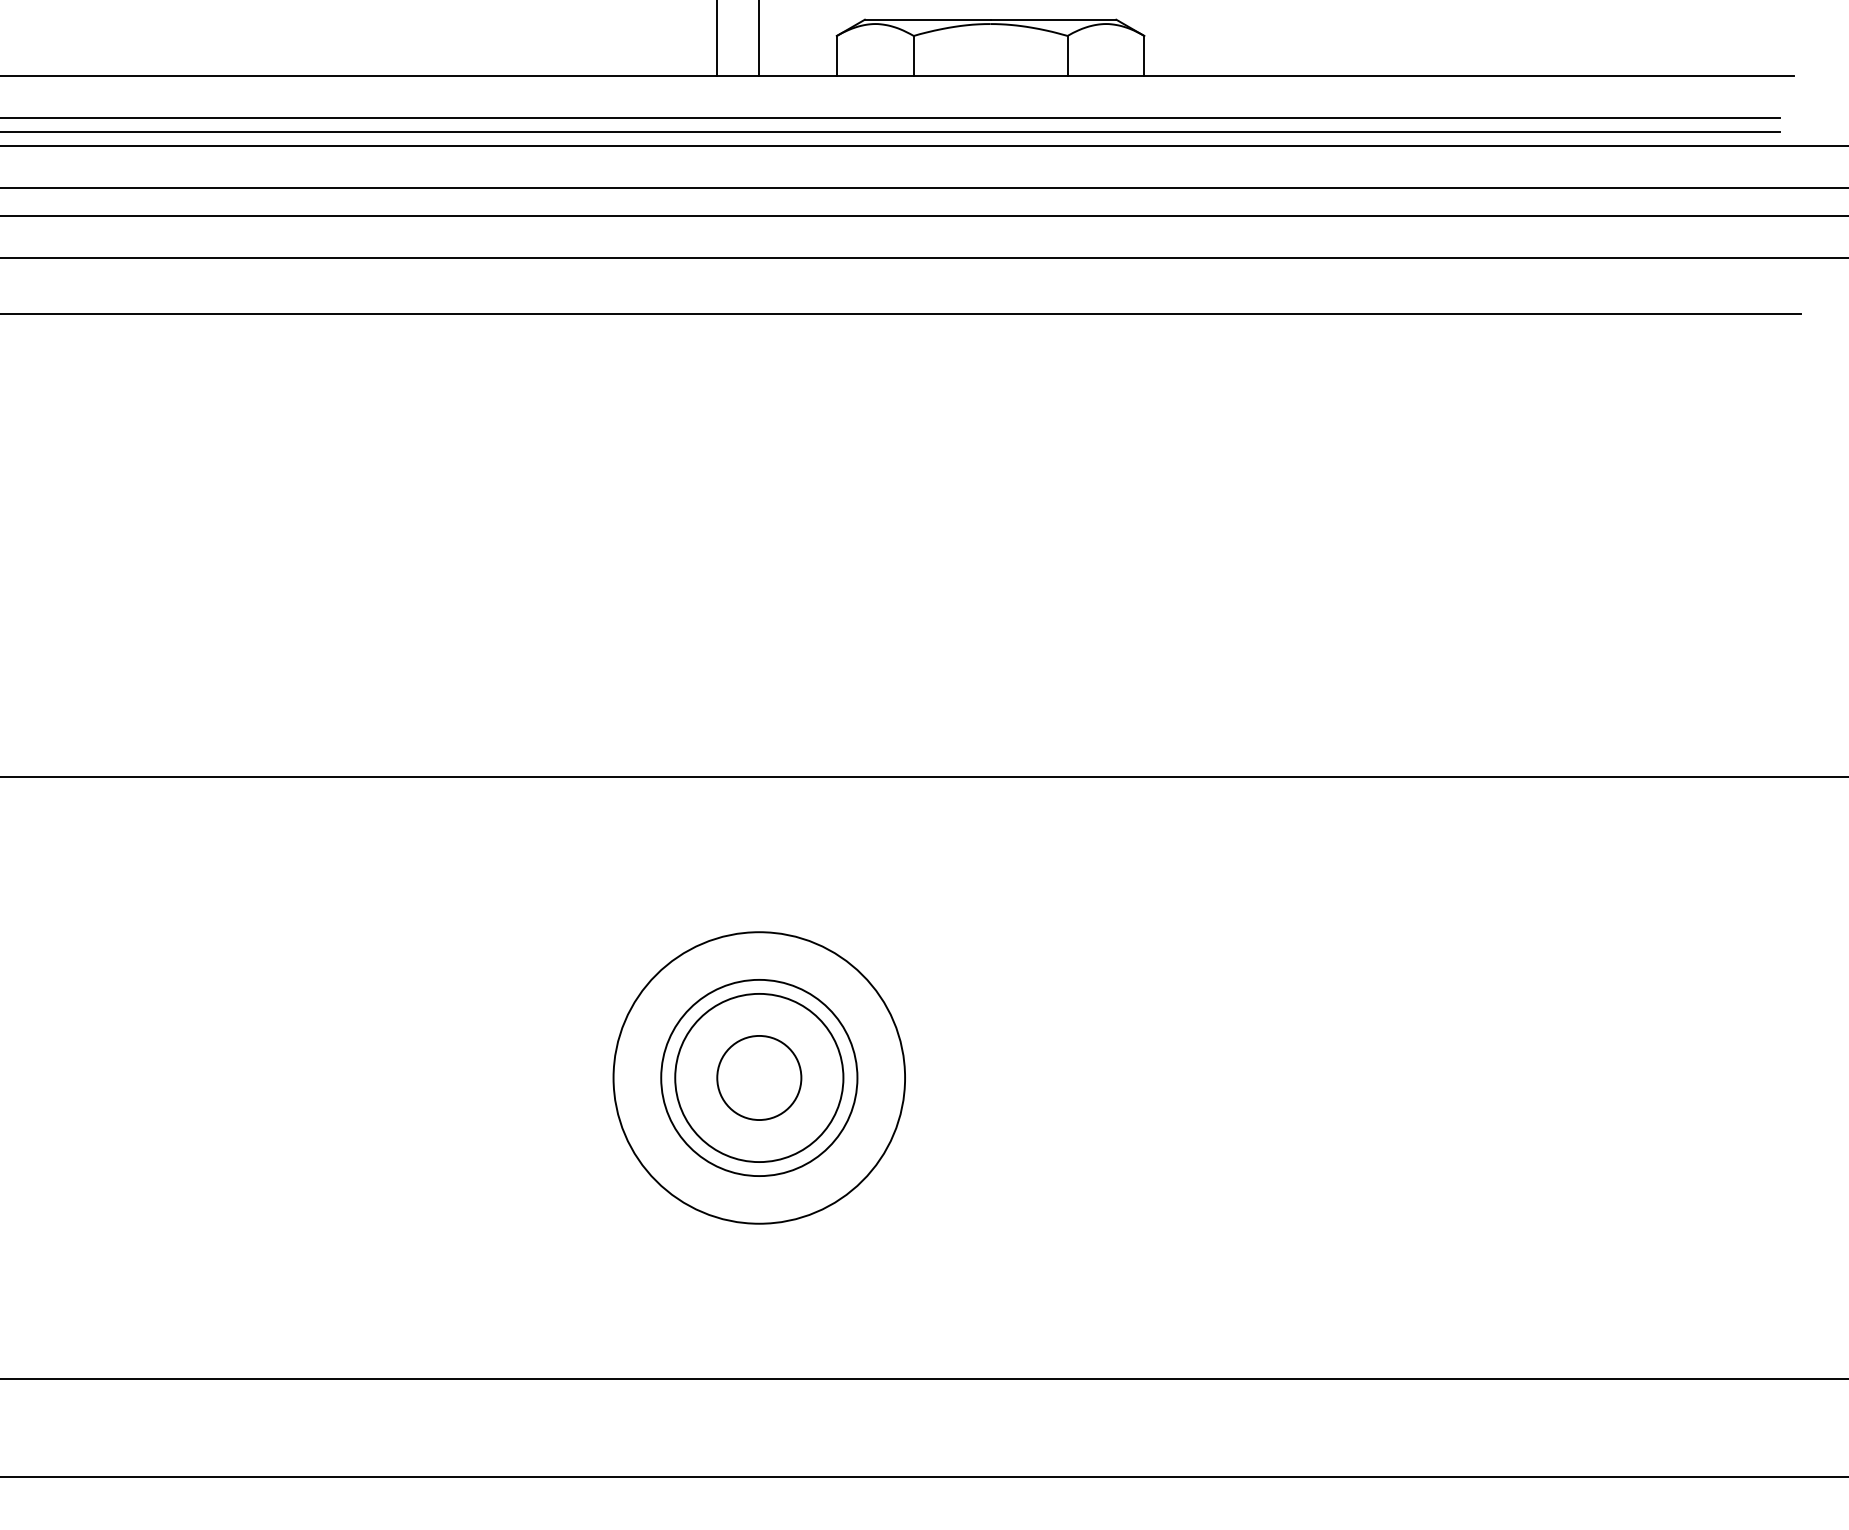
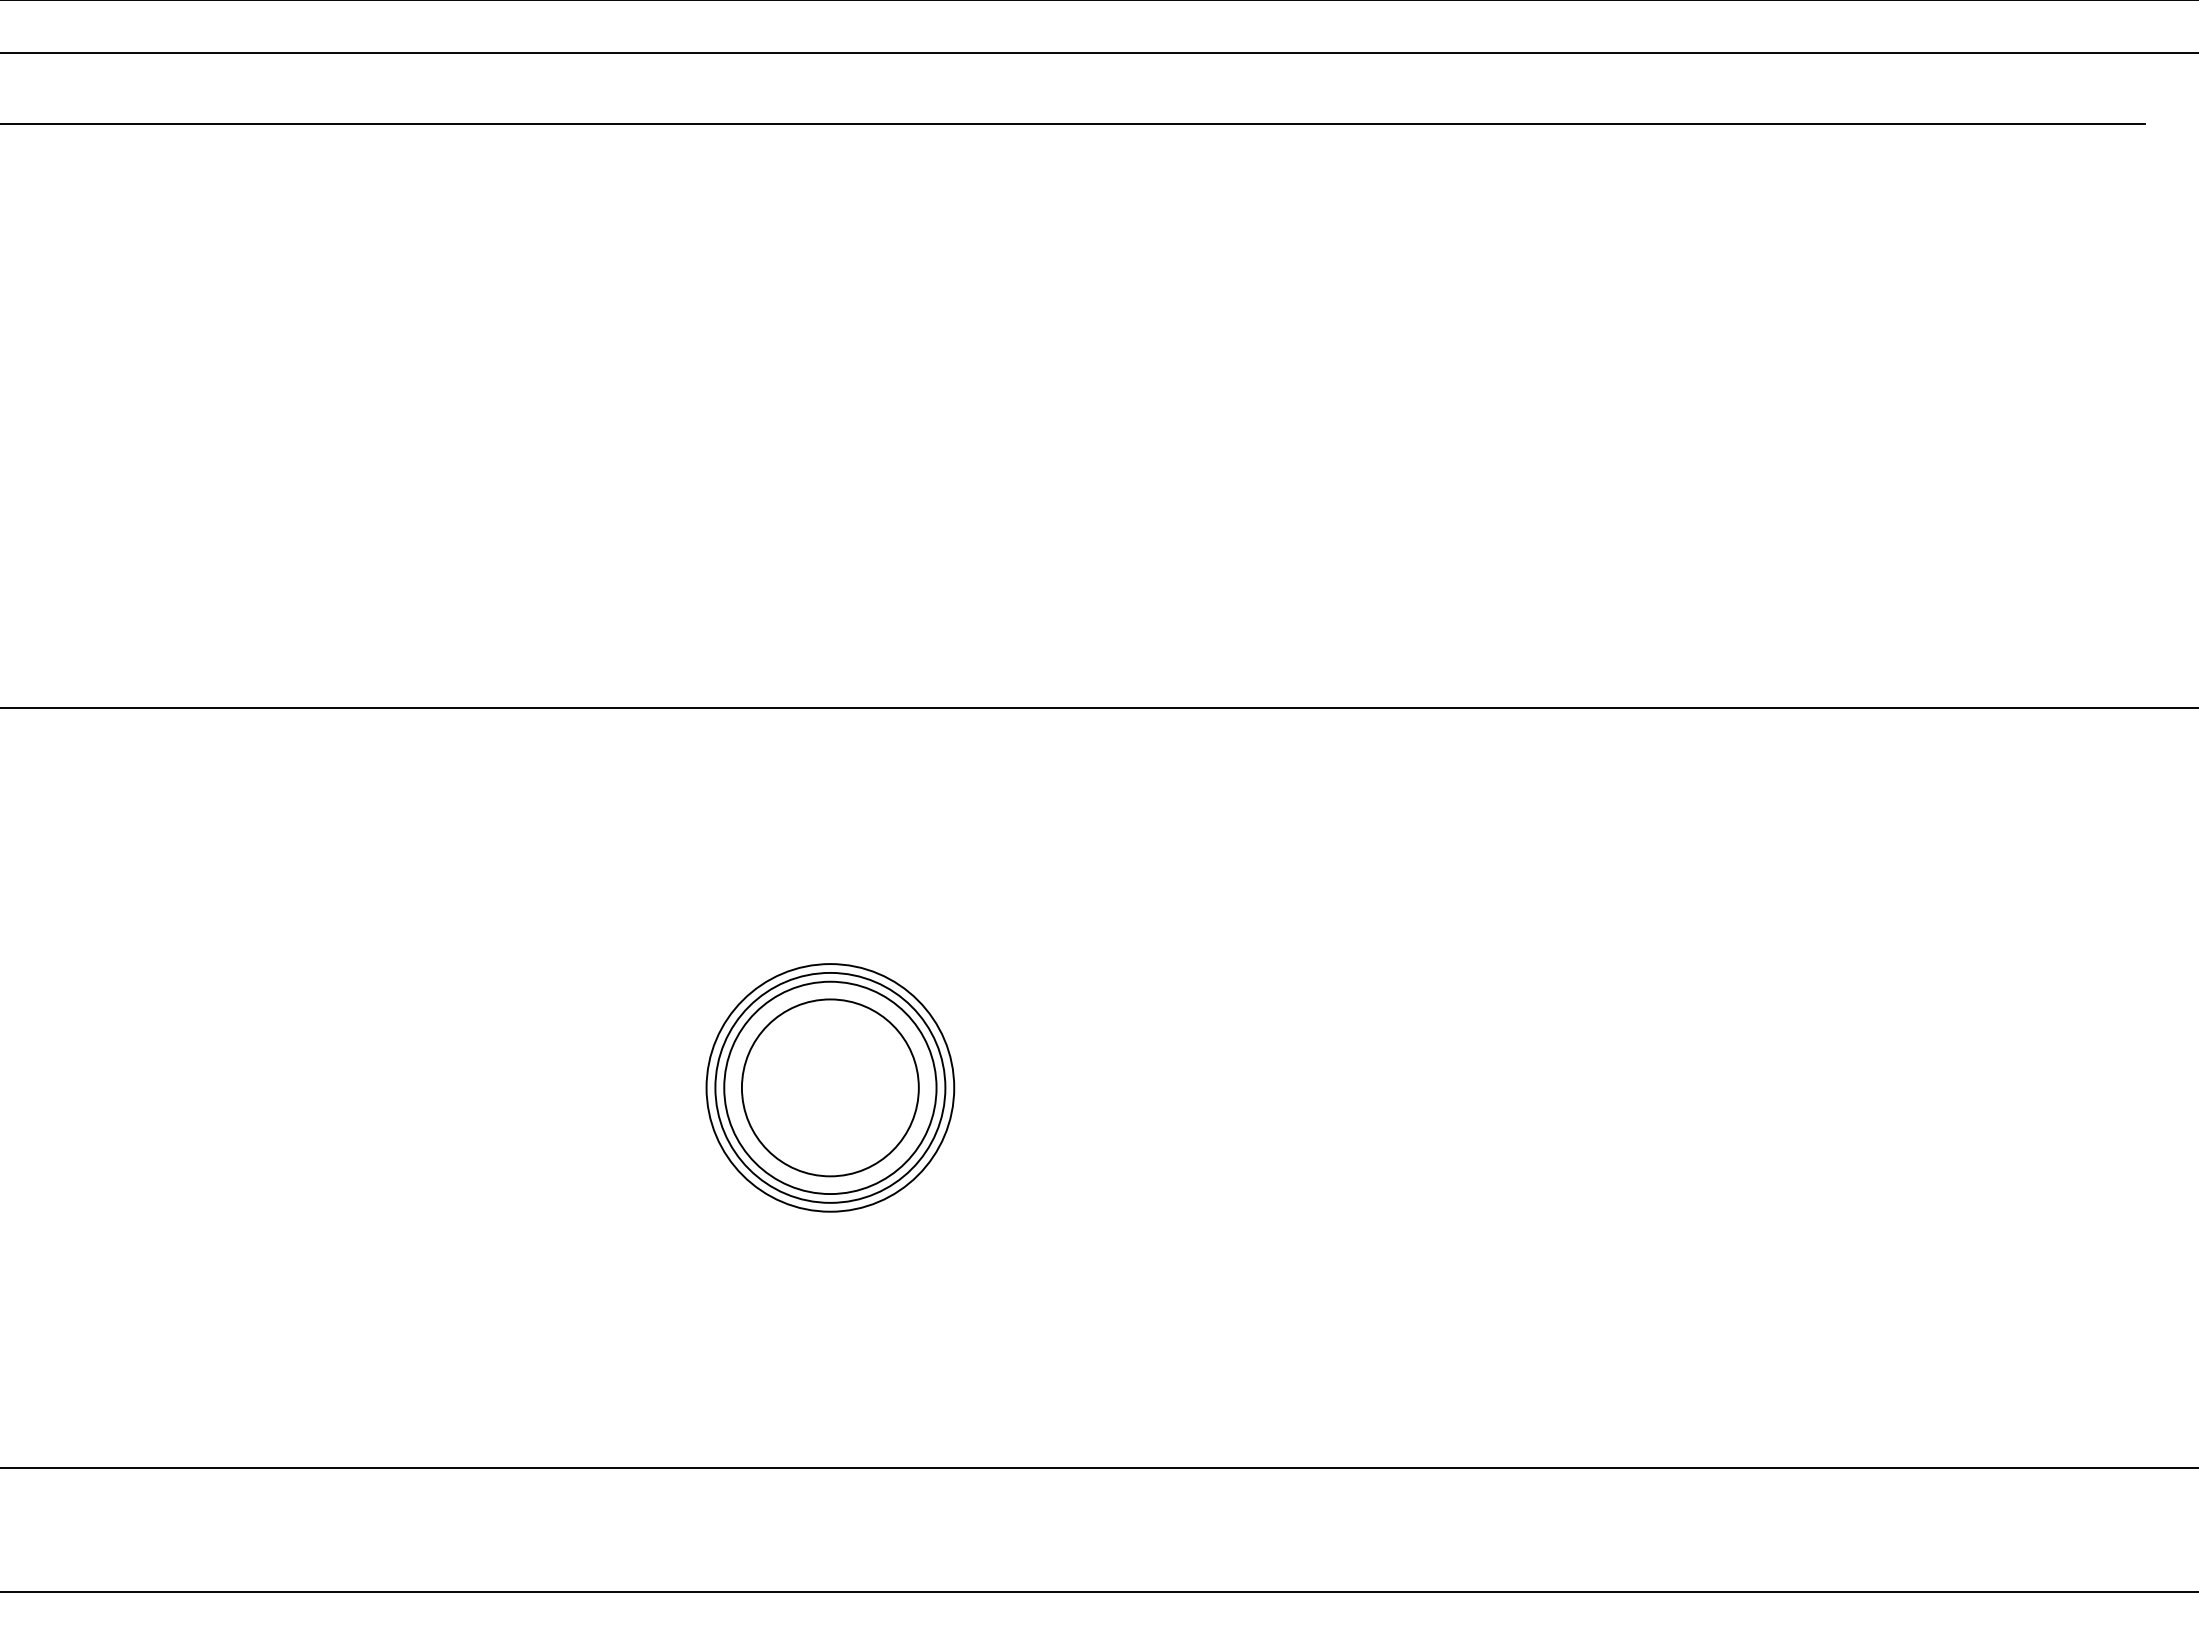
circle: (759, 1077) -> (830, 1087), size x0.62
circle: (759, 1077) -> (830, 1087), size x1.67

